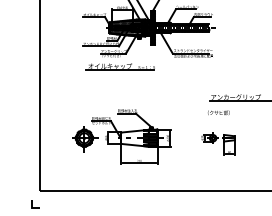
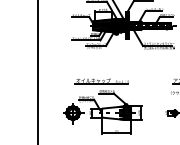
part: (119, 66) -> (100, 80), moved

